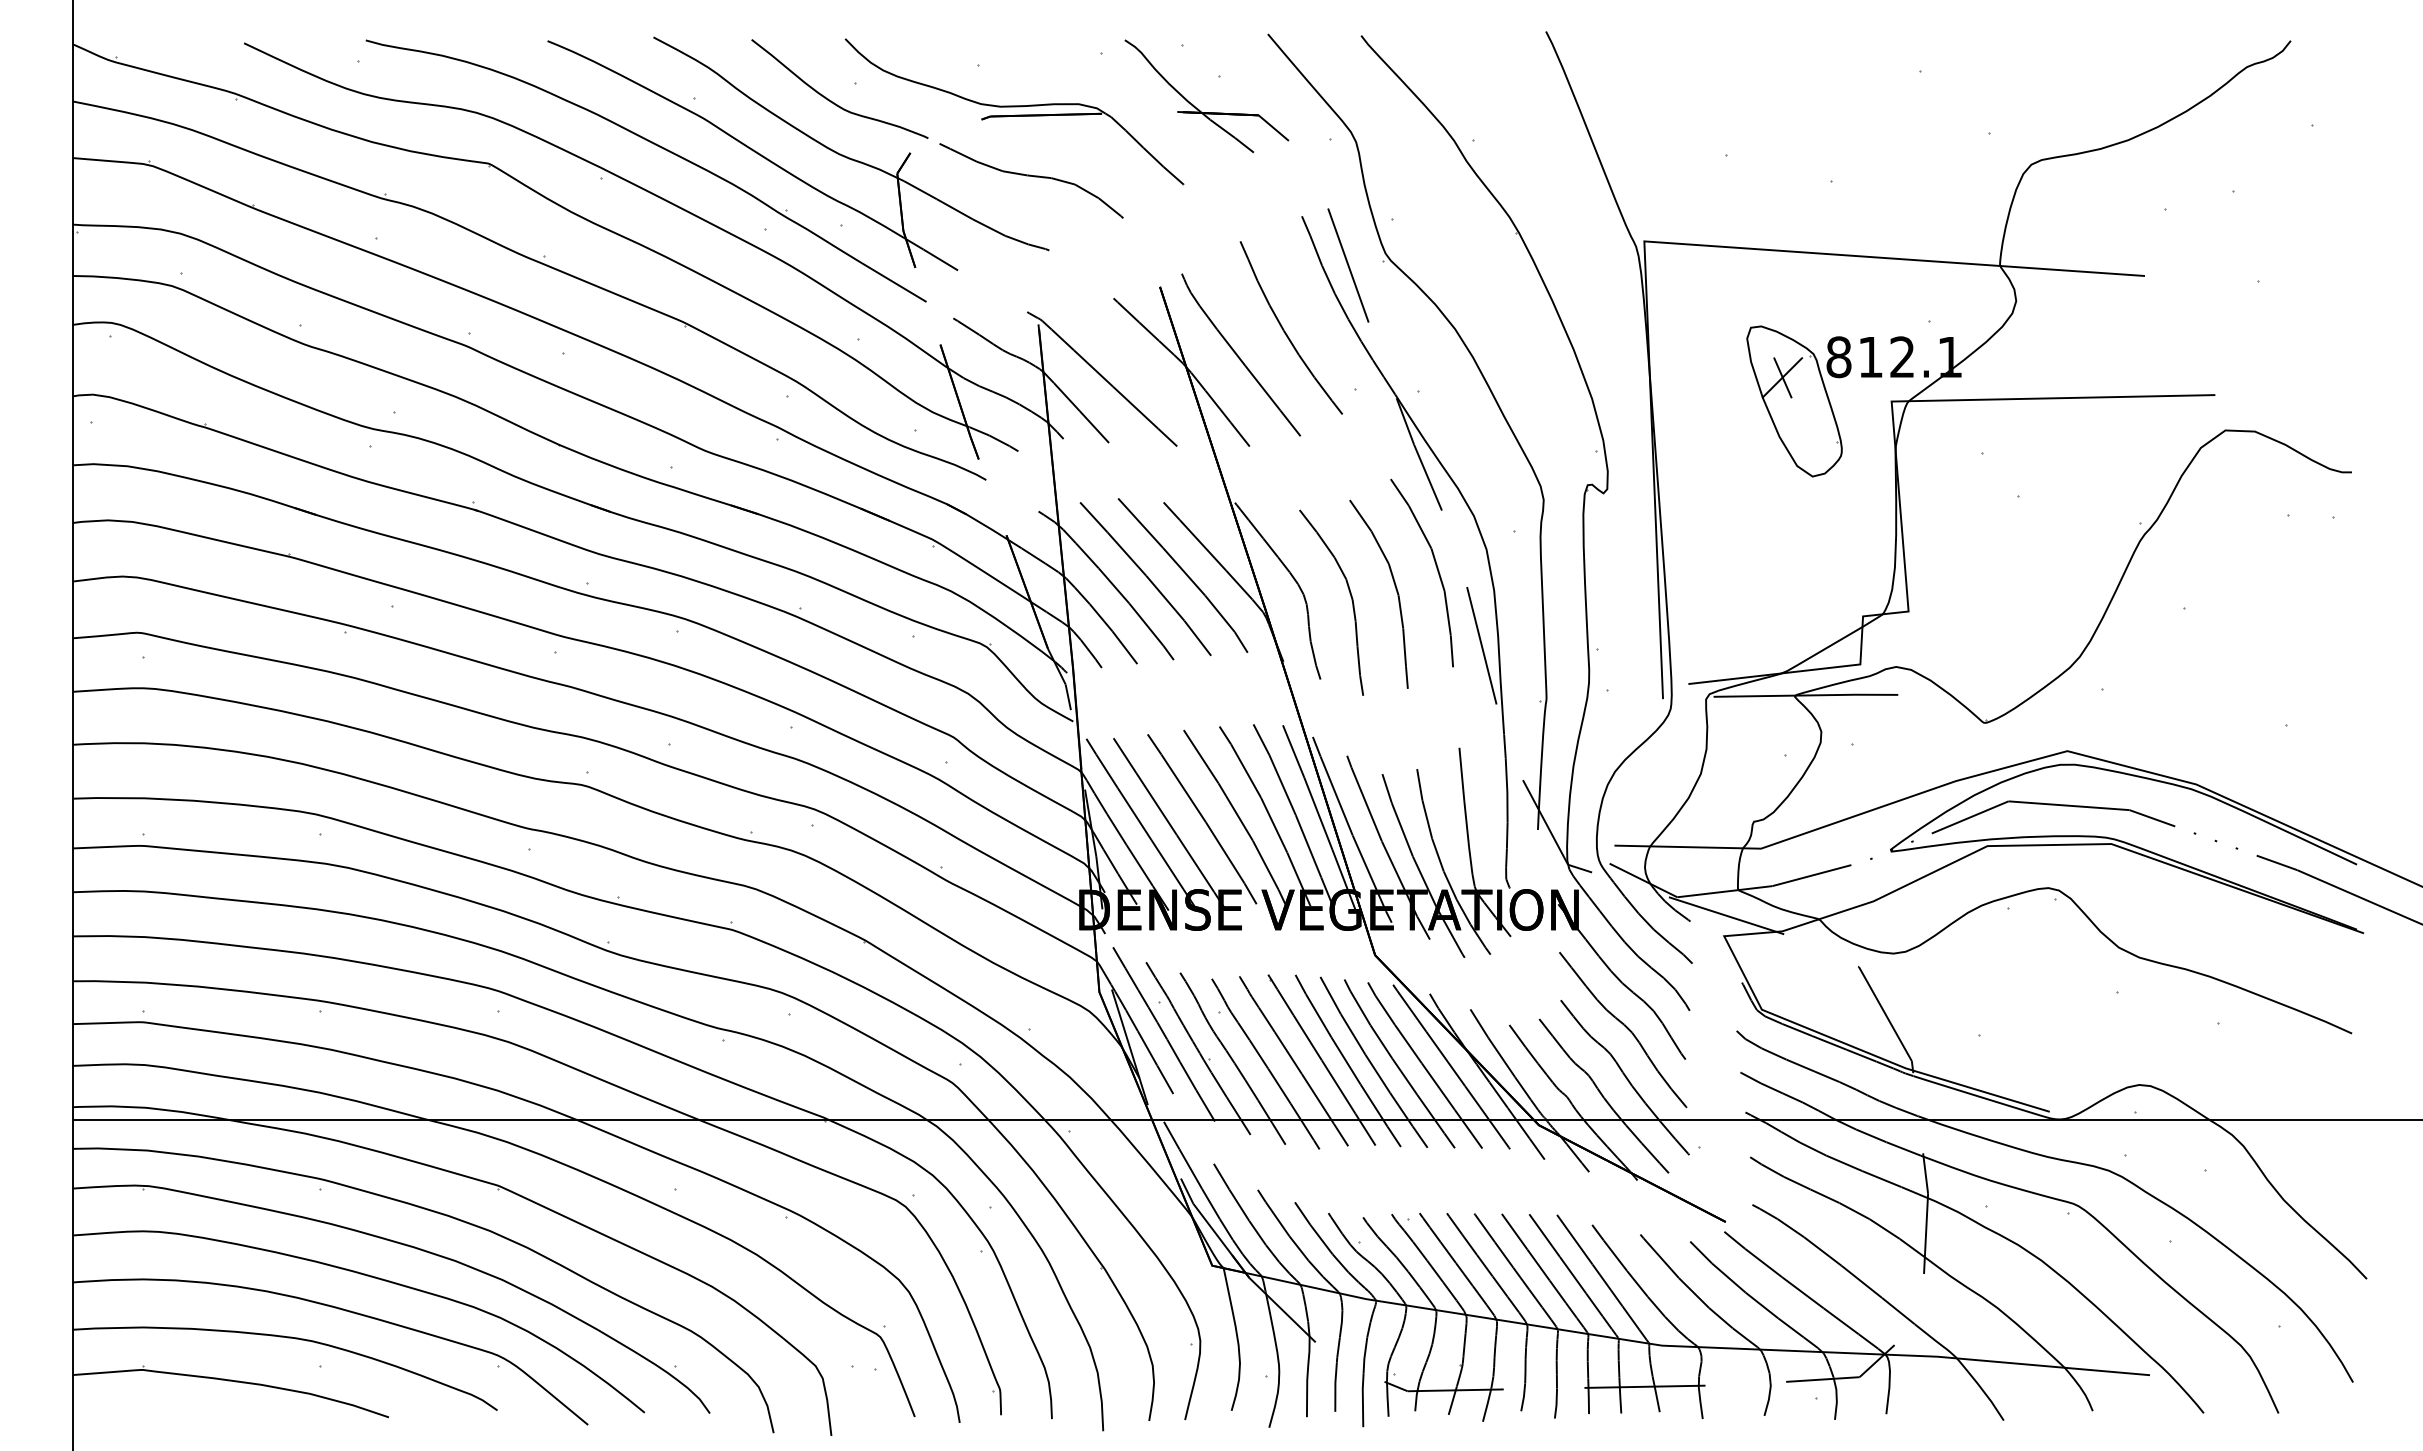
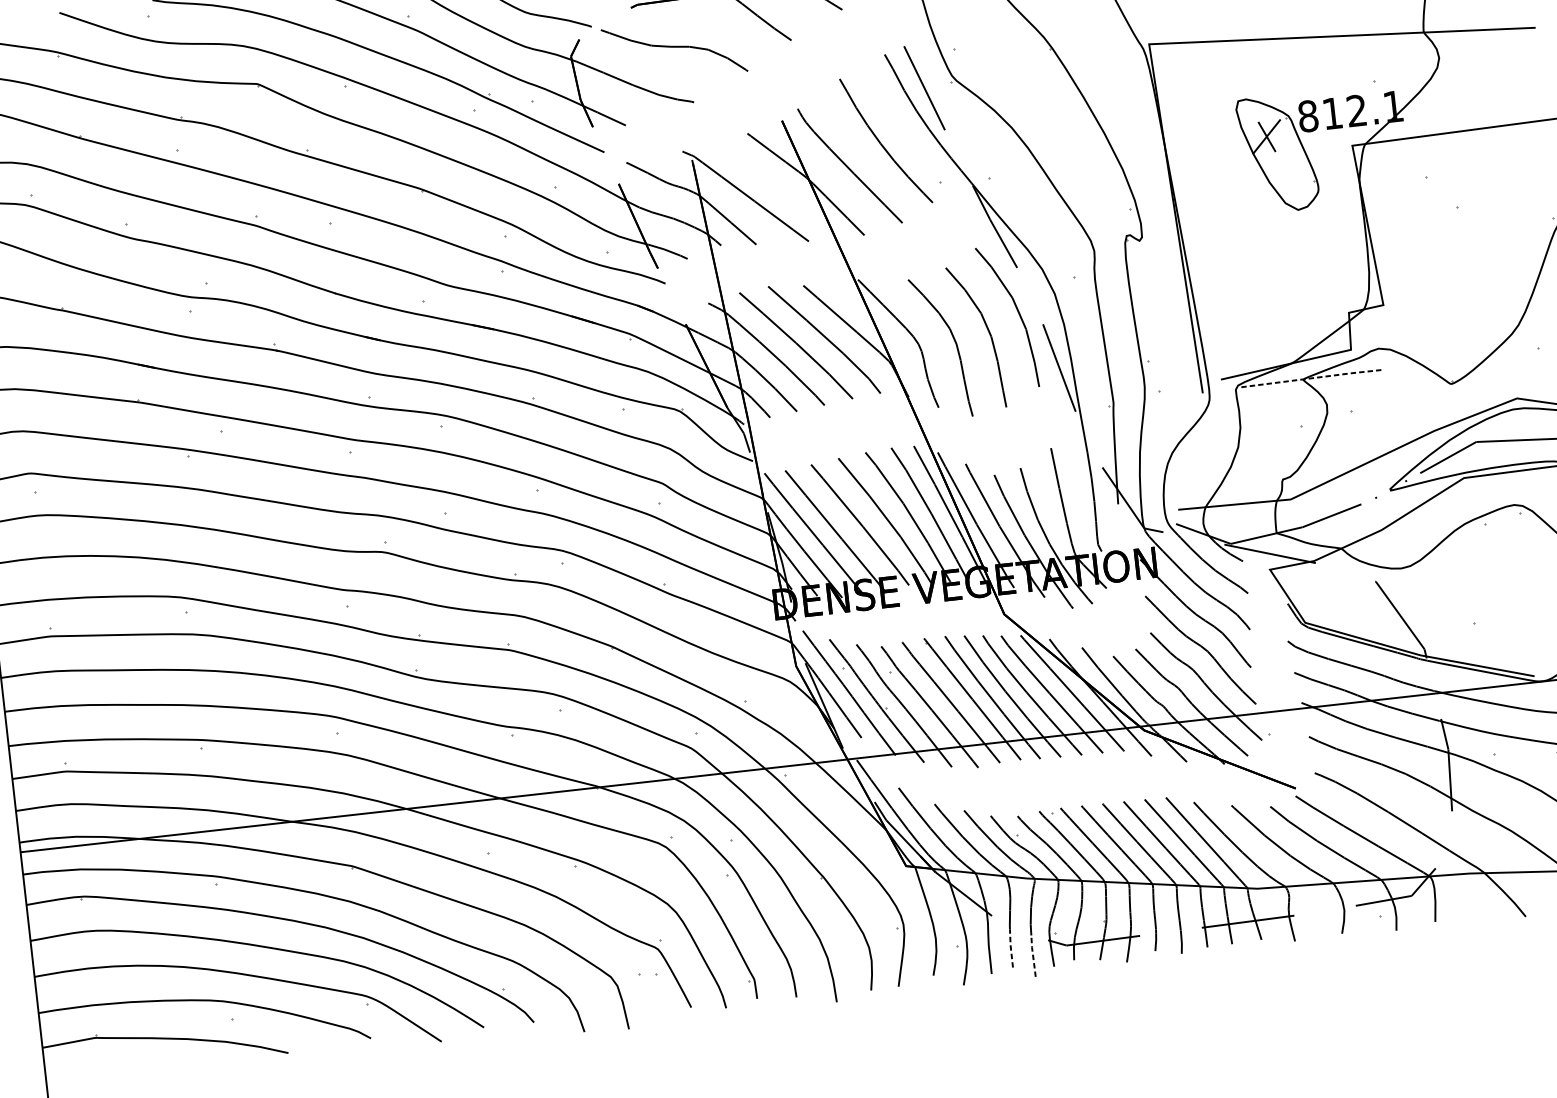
line: (1807, 695) -> (1313, 378), solid -> dashed
line: (1335, 1386) -> (1010, 948), solid -> dashed
line: (1362, 1399) -> (1032, 955), solid -> dashed

